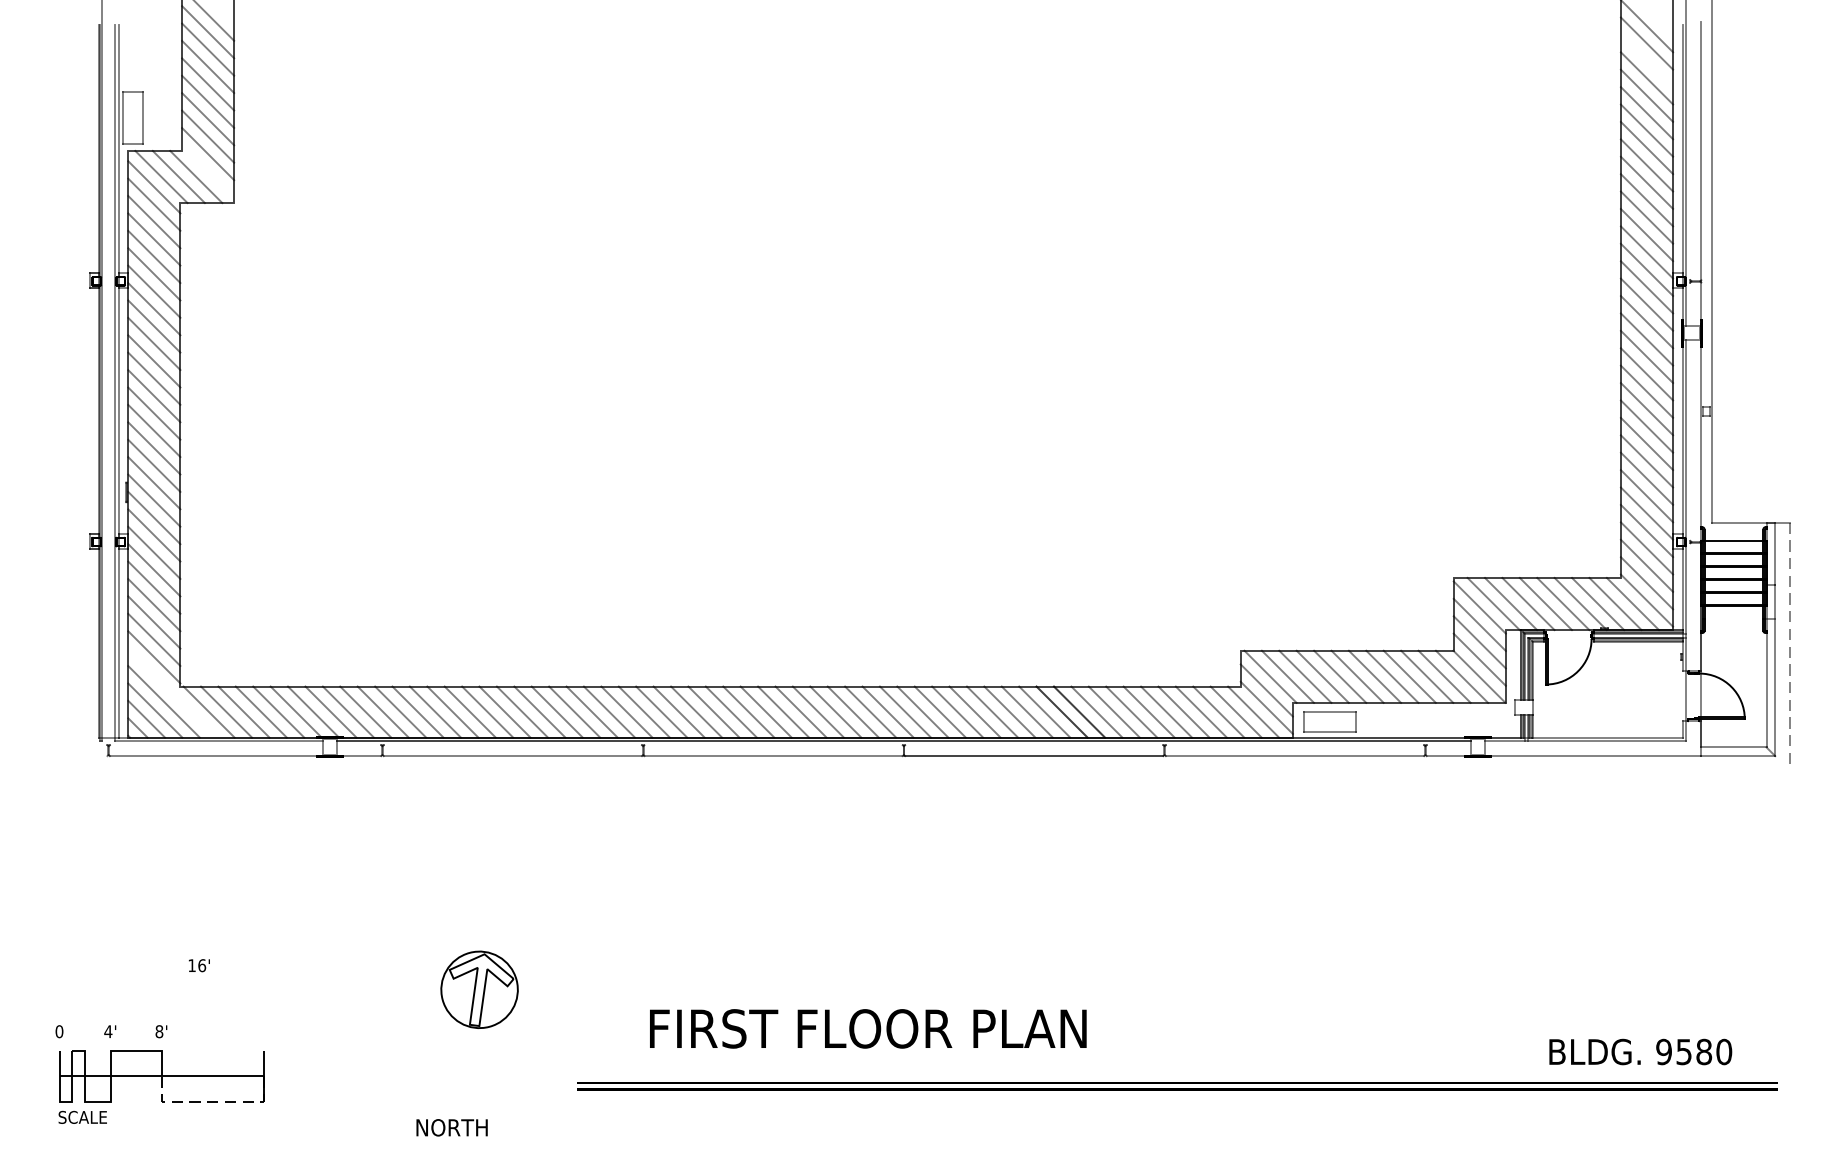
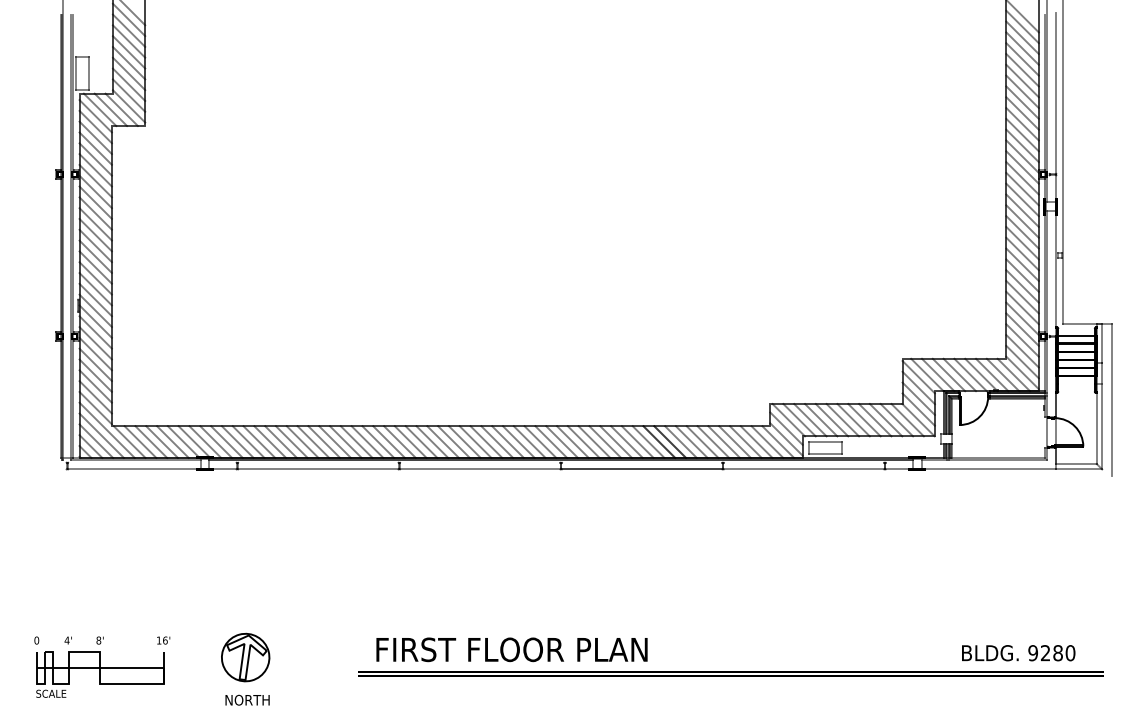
line: (1646, 60) -> (1022, 37), added
line: (207, 171) -> (128, 106), added
line: (1790, 645) -> (1111, 400), dashed -> solid
line: (171, 691) -> (106, 429), added
text: (199, 965) -> (163, 640), moved
part: (479, 989) -> (245, 657), moved
text: (867, 1028) -> (511, 649), moved
text: (1683, 1052) -> (1045, 653), 9580 -> 9280
line: (212, 1102) -> (131, 684), dashed -> solid
text: (451, 1126) -> (247, 699), moved

